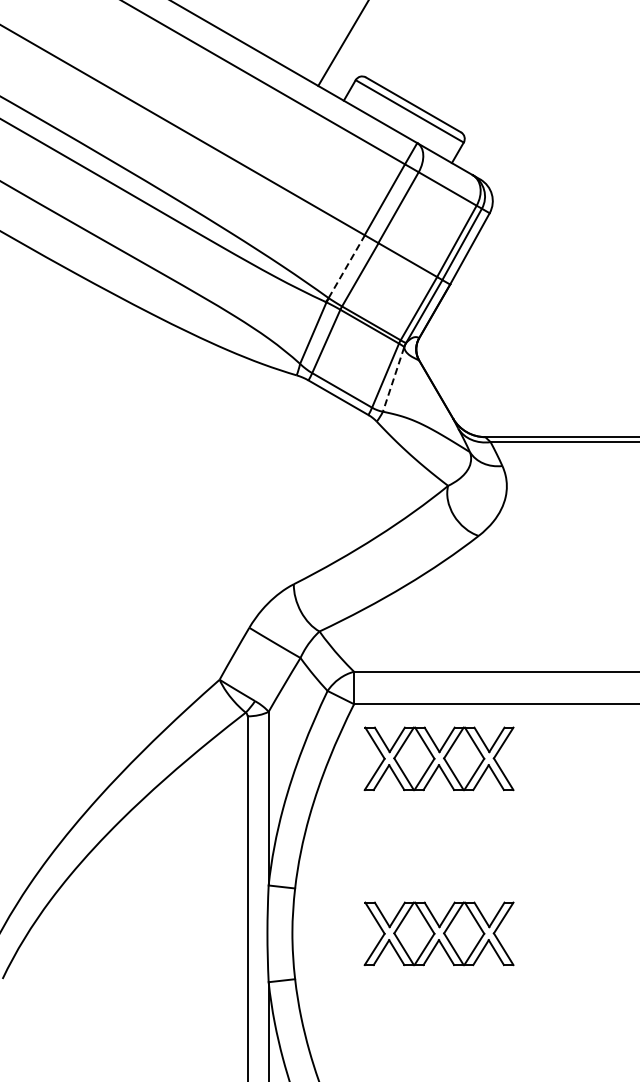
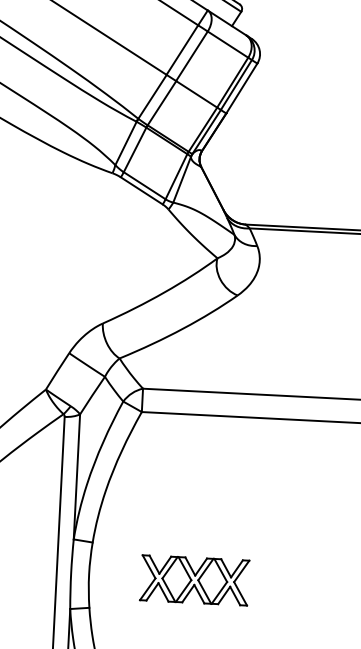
line: (347, 266) -> (153, 96), dashed -> solid
line: (393, 379) -> (182, 179), dashed -> solid
part: (438, 758) -> (200, 454), removed

